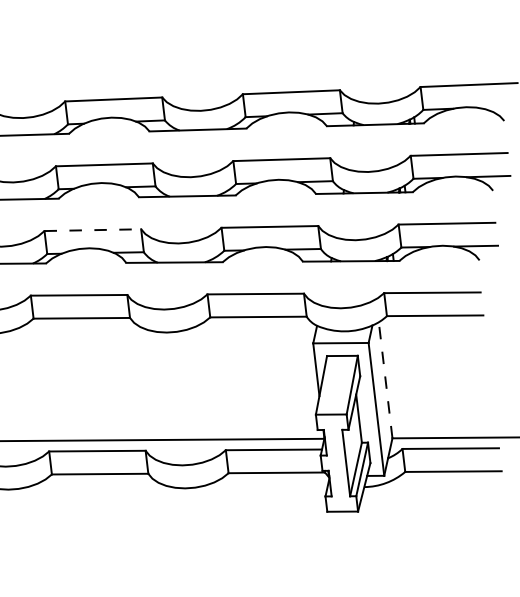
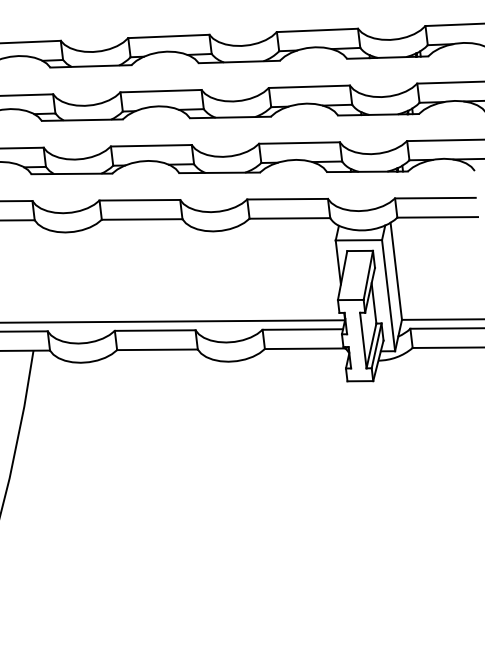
line: (92, 229) -> (151, 145), dashed -> solid
line: (385, 380) -> (396, 271), dashed -> solid

